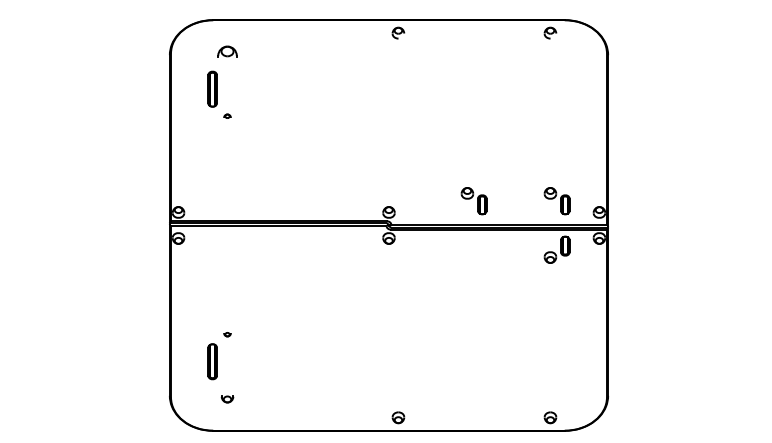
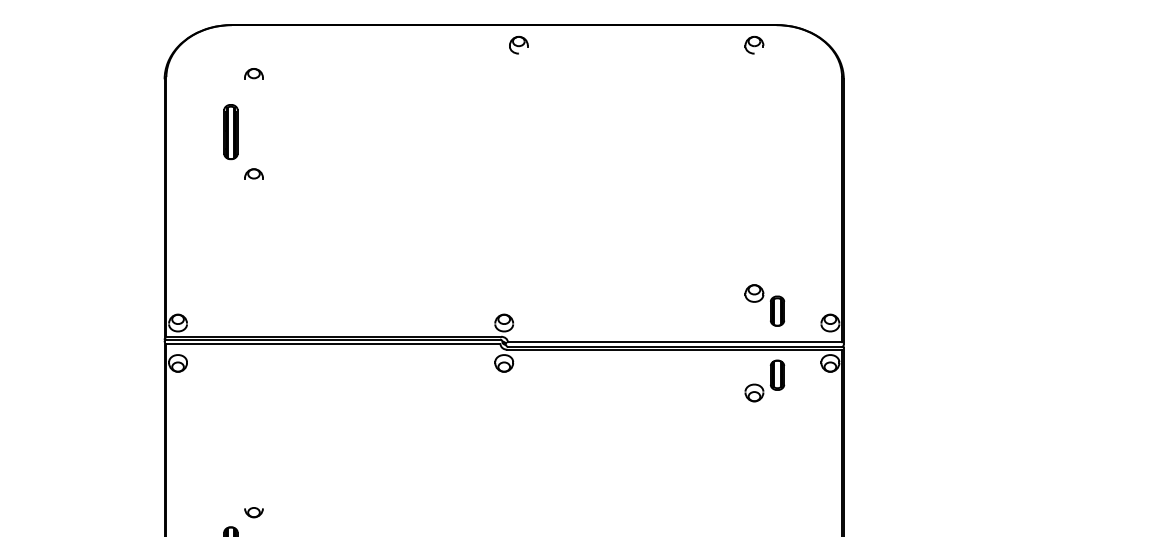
part: (227, 51) -> (253, 73), size x0.62
part: (227, 116) -> (253, 174), size x1.67
part: (473, 201) -> (635, 306), removed
part: (227, 334) -> (253, 512), size x1.67

